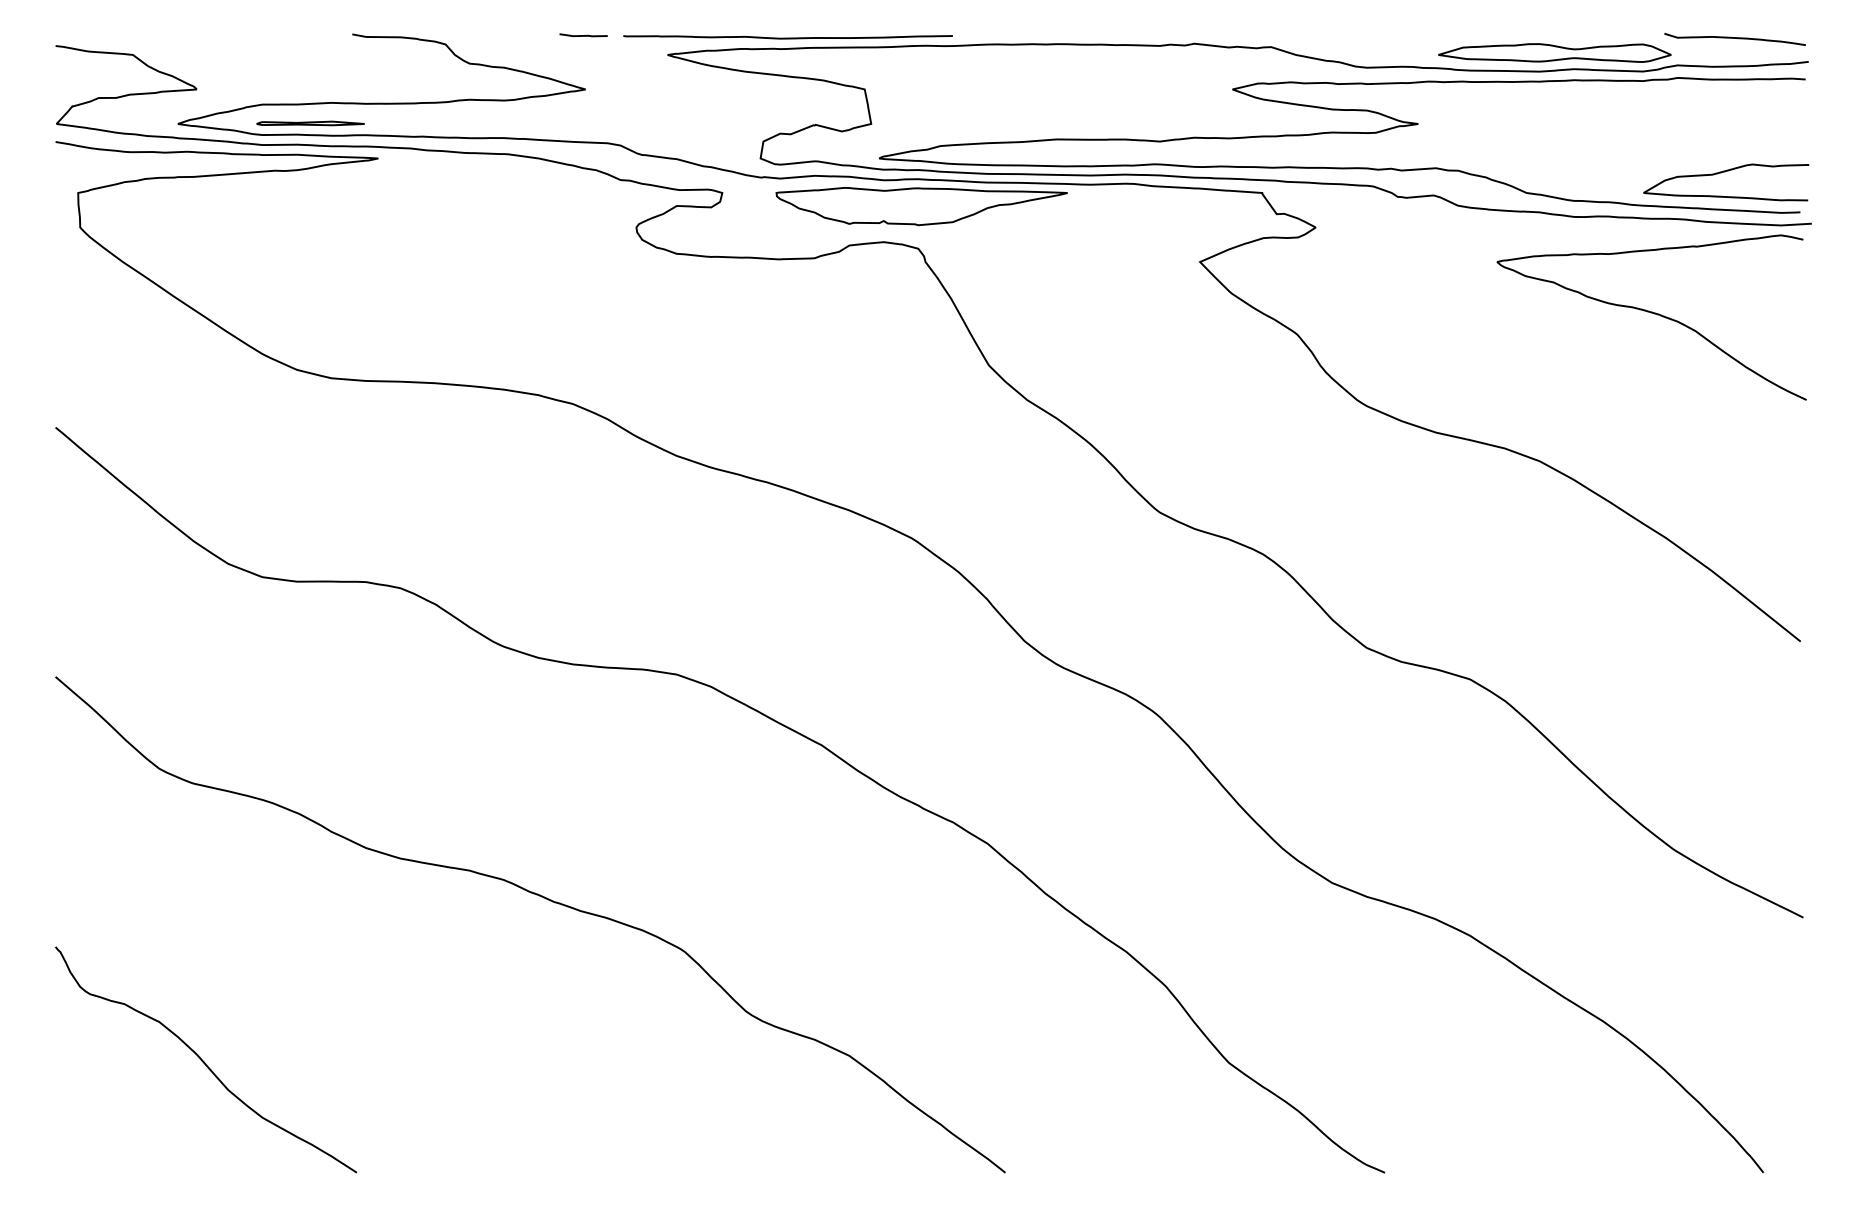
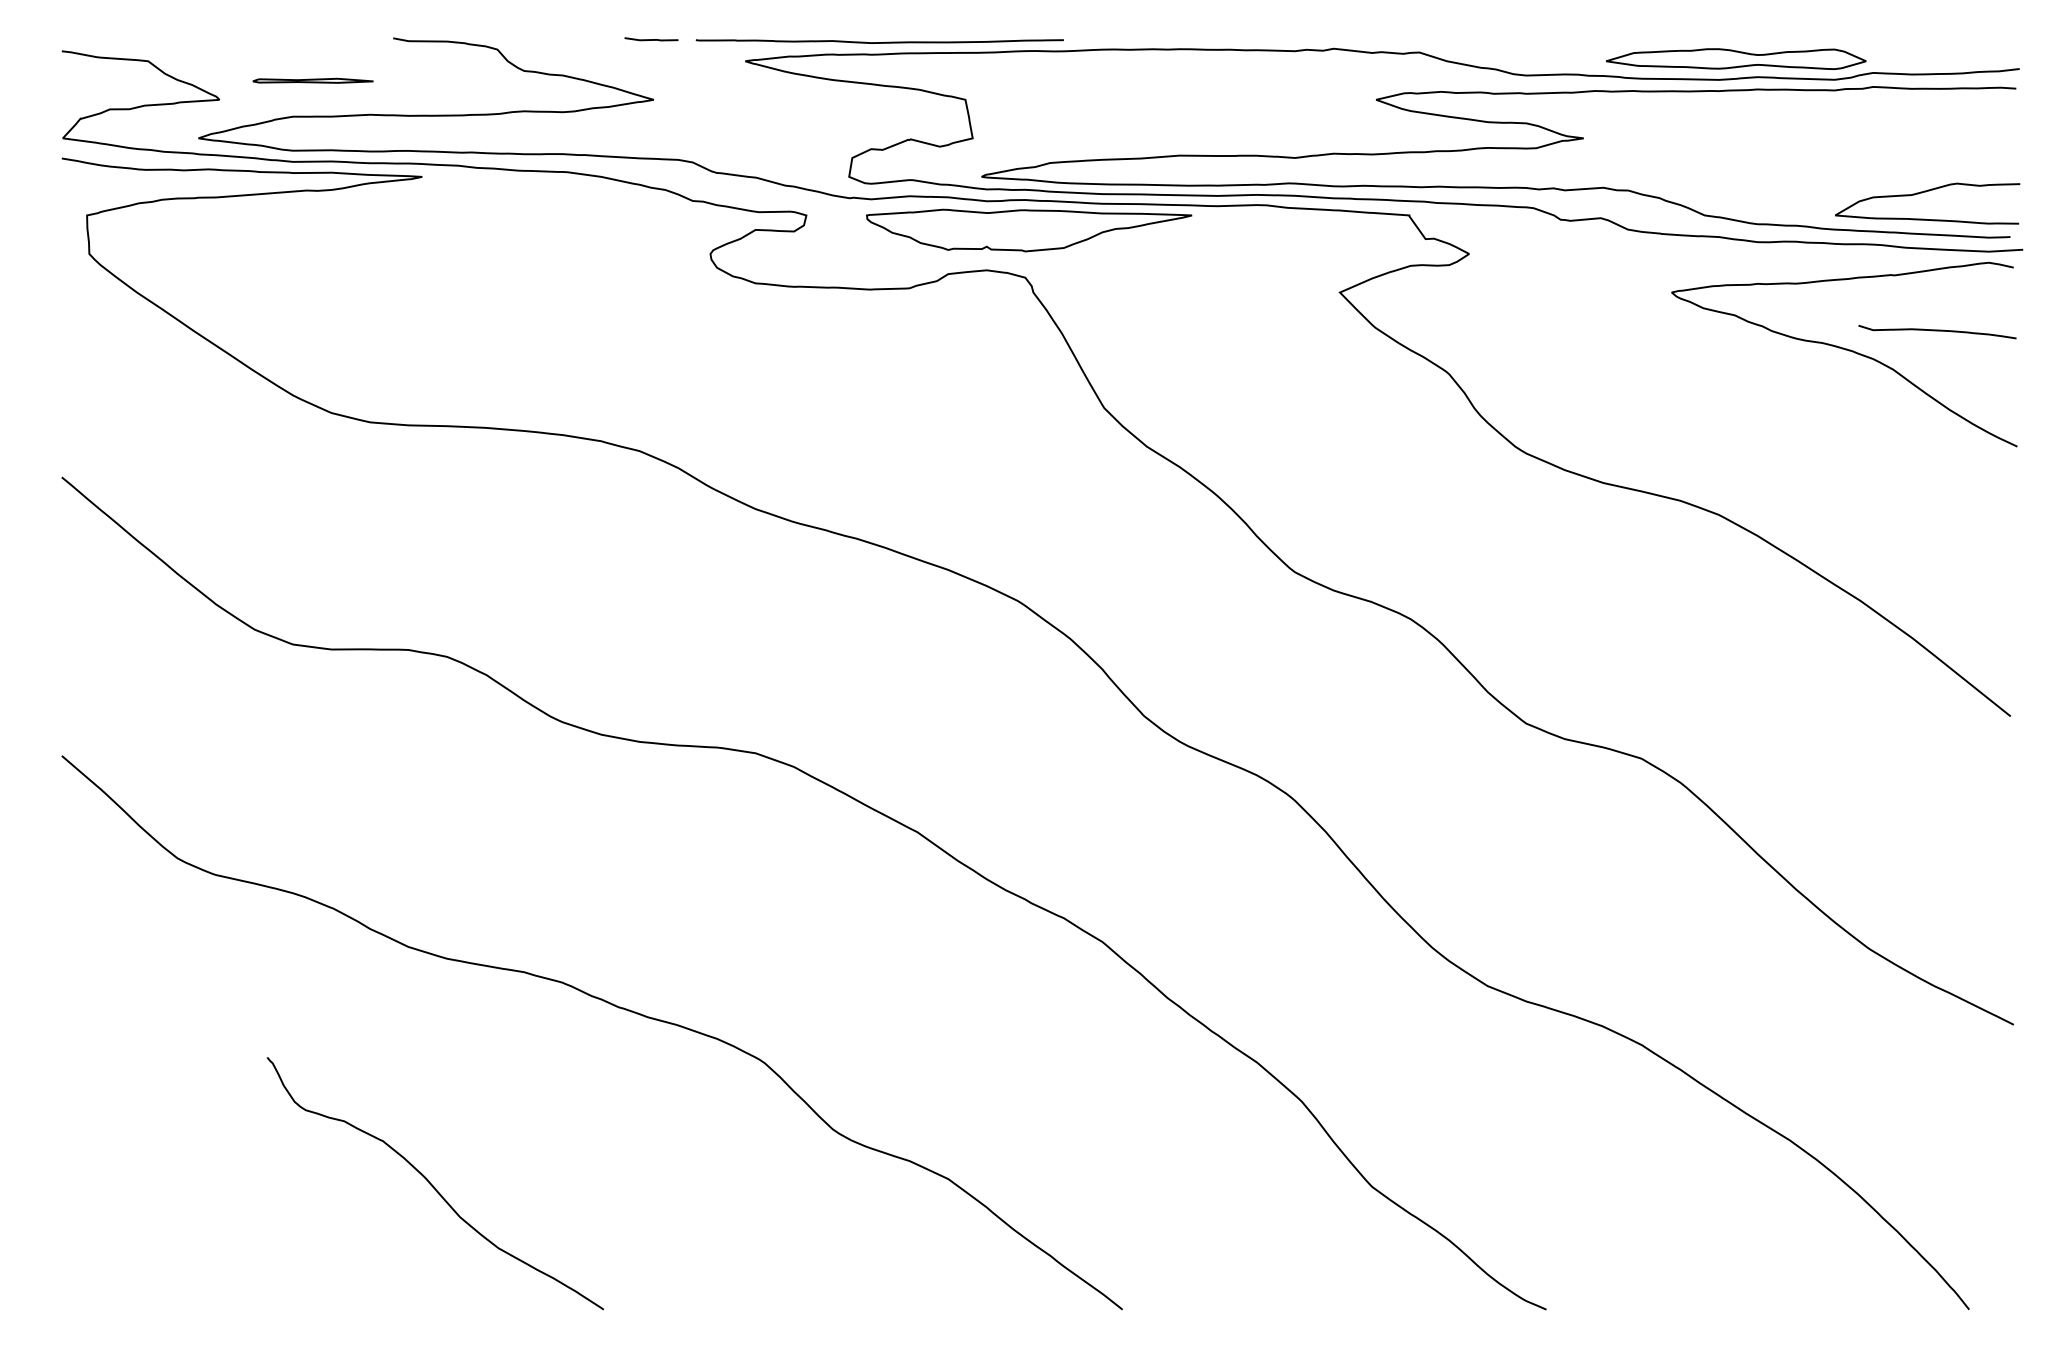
curve: (1734, 38) -> (1936, 331), moved
part: (310, 123) -> (312, 80), moved
curve: (204, 1061) -> (433, 1185), moved

